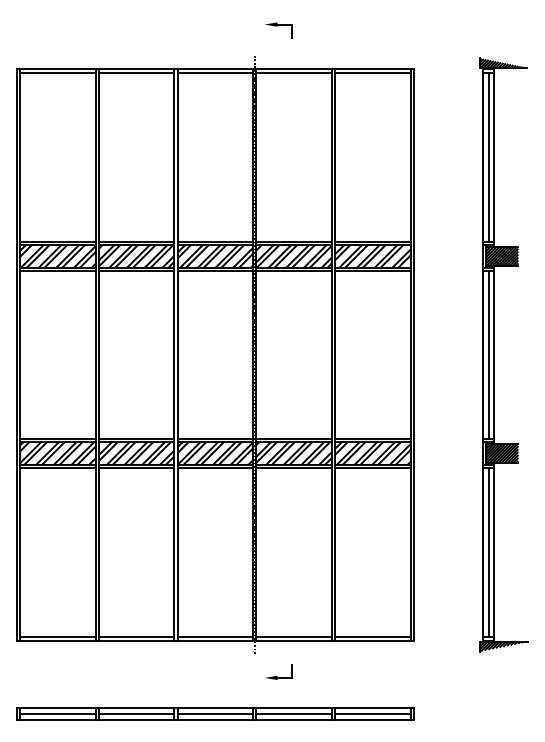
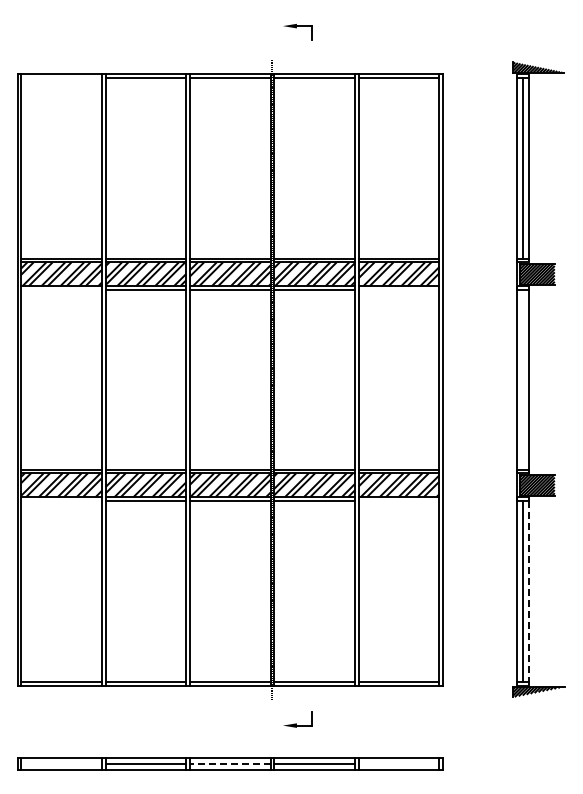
line: (57, 72) -> (61, 77), removed
line: (57, 270) -> (61, 289), removed
line: (372, 270) -> (398, 289), removed
line: (488, 354) -> (522, 379), removed
line: (57, 467) -> (61, 500), removed
line: (372, 467) -> (398, 500), removed
line: (493, 552) -> (528, 591), solid -> dashed
line: (57, 714) -> (61, 764), removed
line: (214, 714) -> (229, 764), solid -> dashed
line: (372, 714) -> (398, 764), removed

